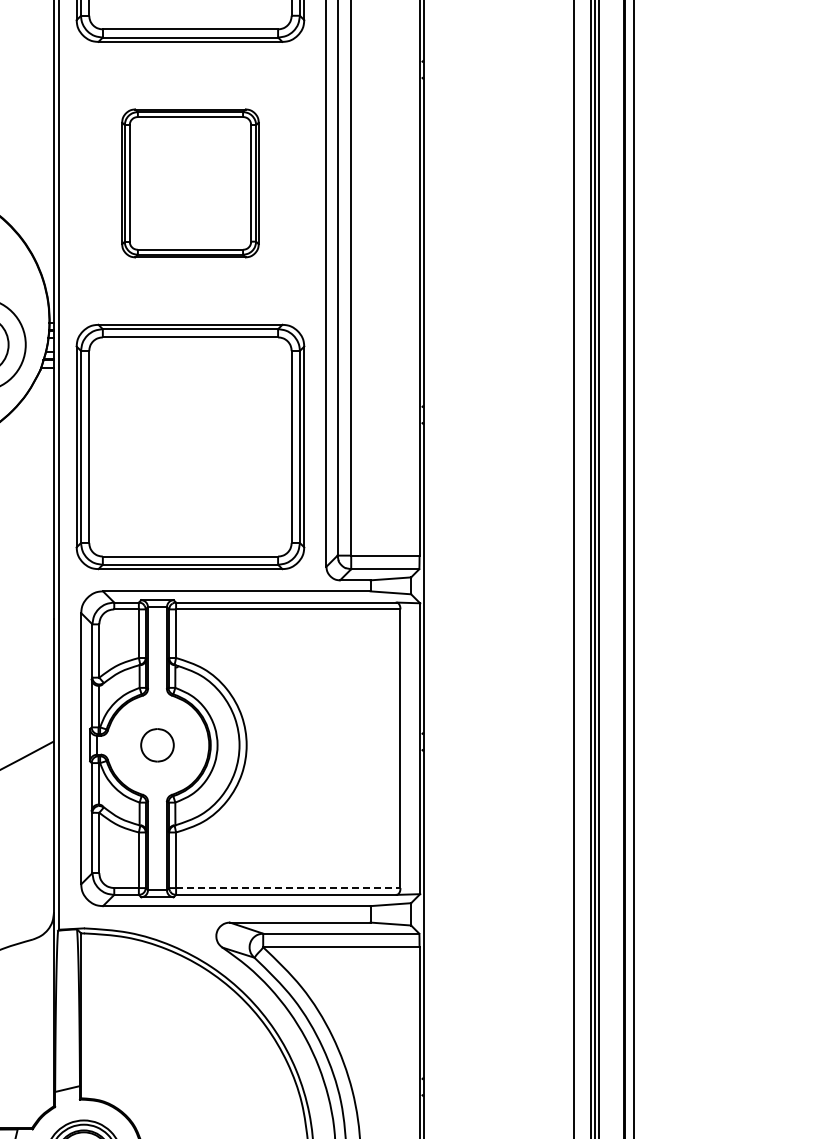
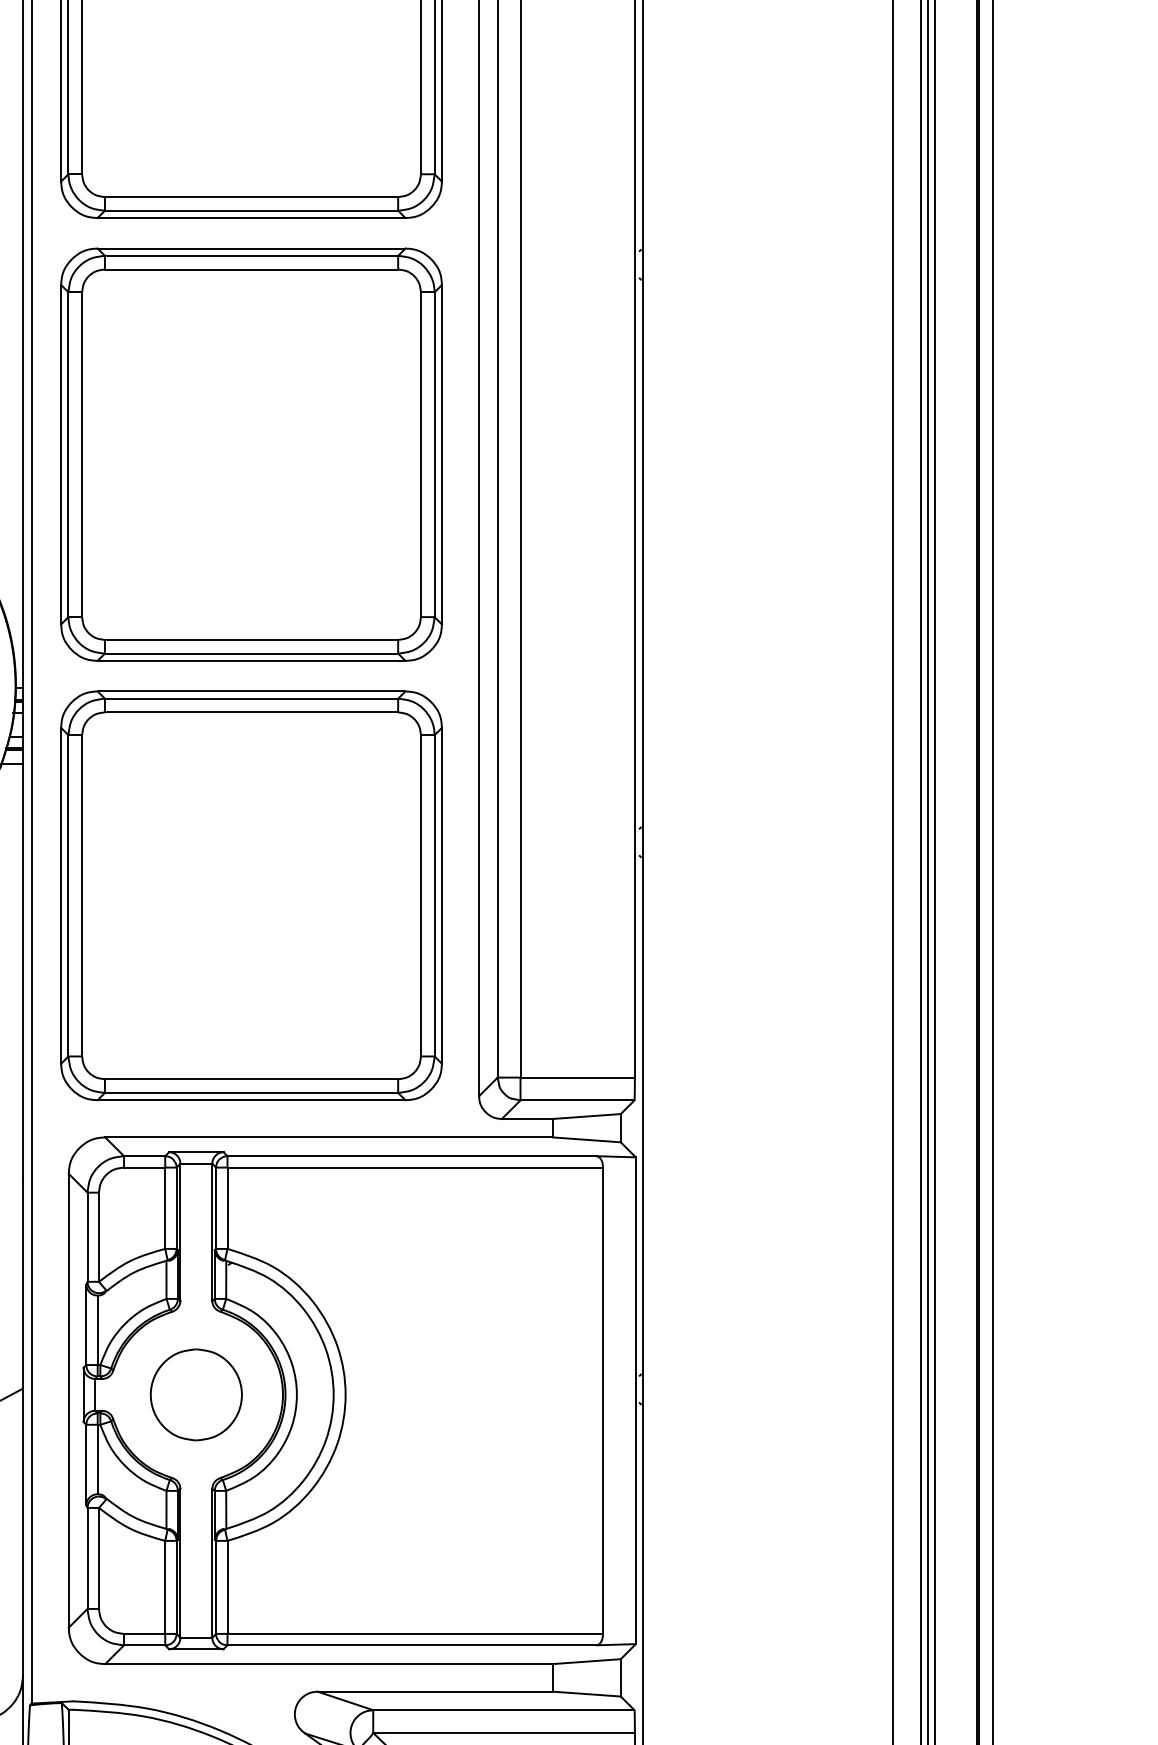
part: (190, 183) -> (251, 454), size x1.67
part: (157, 745) -> (196, 1395), size x1.67
line: (288, 888) -> (415, 1634), dashed -> solid

